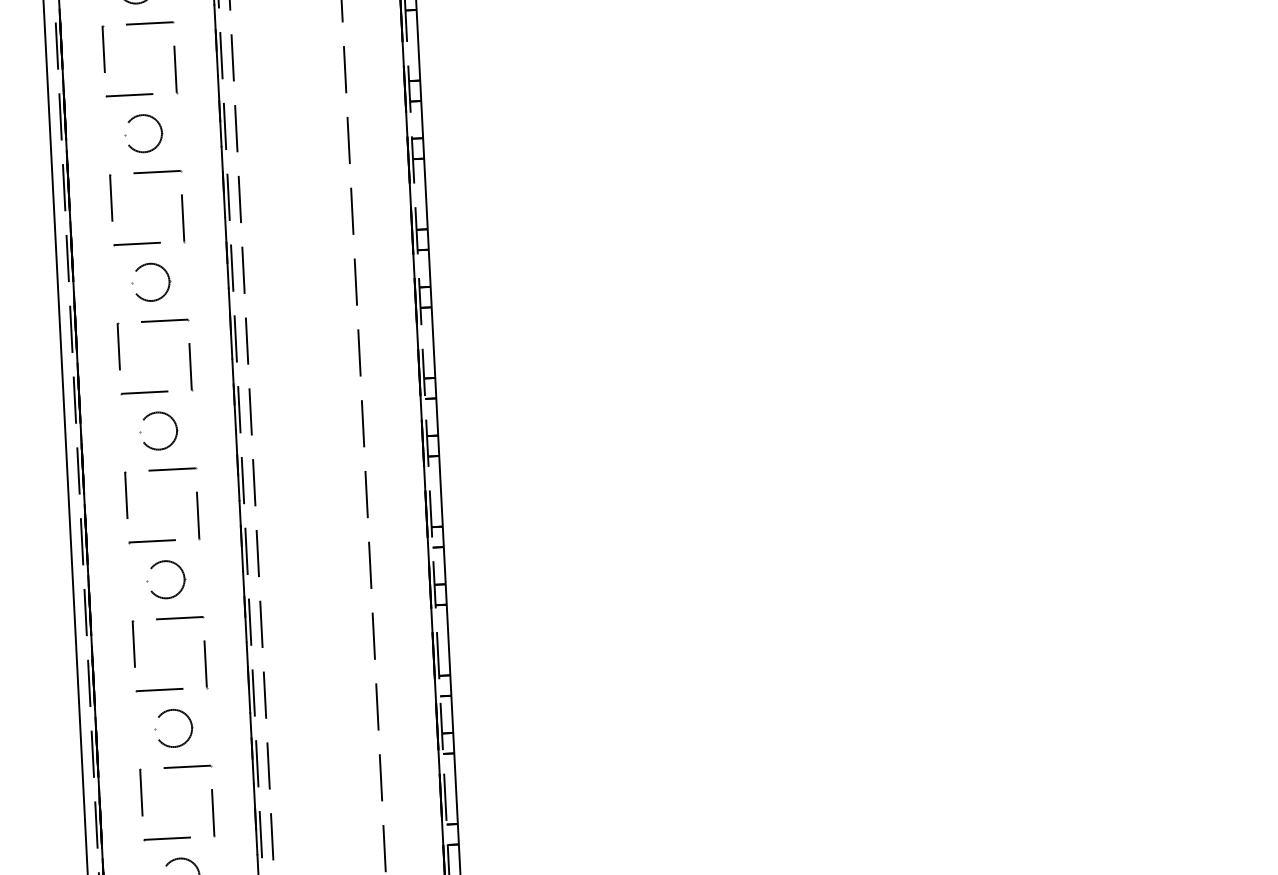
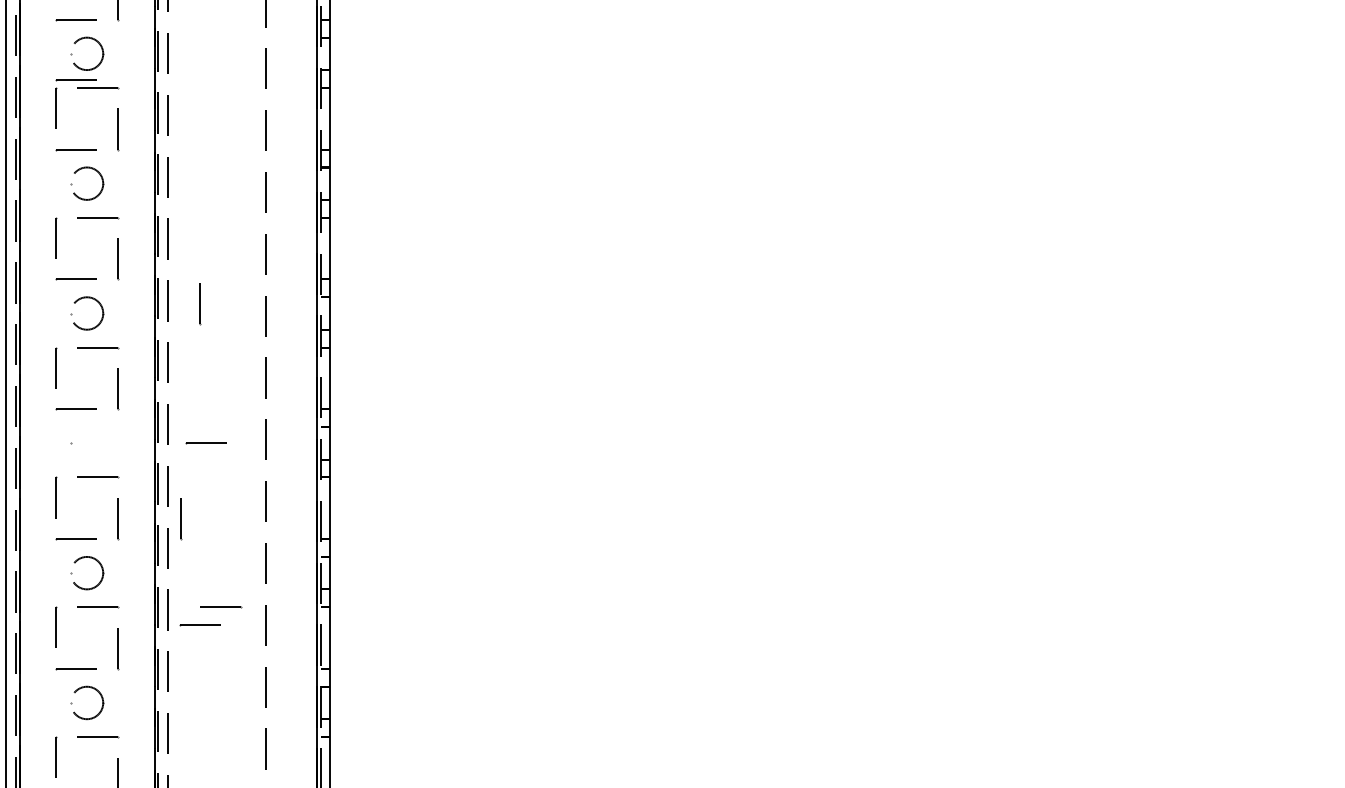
line: (131, 164) -> (75, 80), added
line: (287, 414) -> (200, 304), added
line: (301, 573) -> (205, 443), added
part: (182, 574) -> (101, 439), removed
line: (278, 661) -> (181, 519), added
line: (329, 759) -> (221, 607), added
line: (305, 781) -> (199, 625), added

